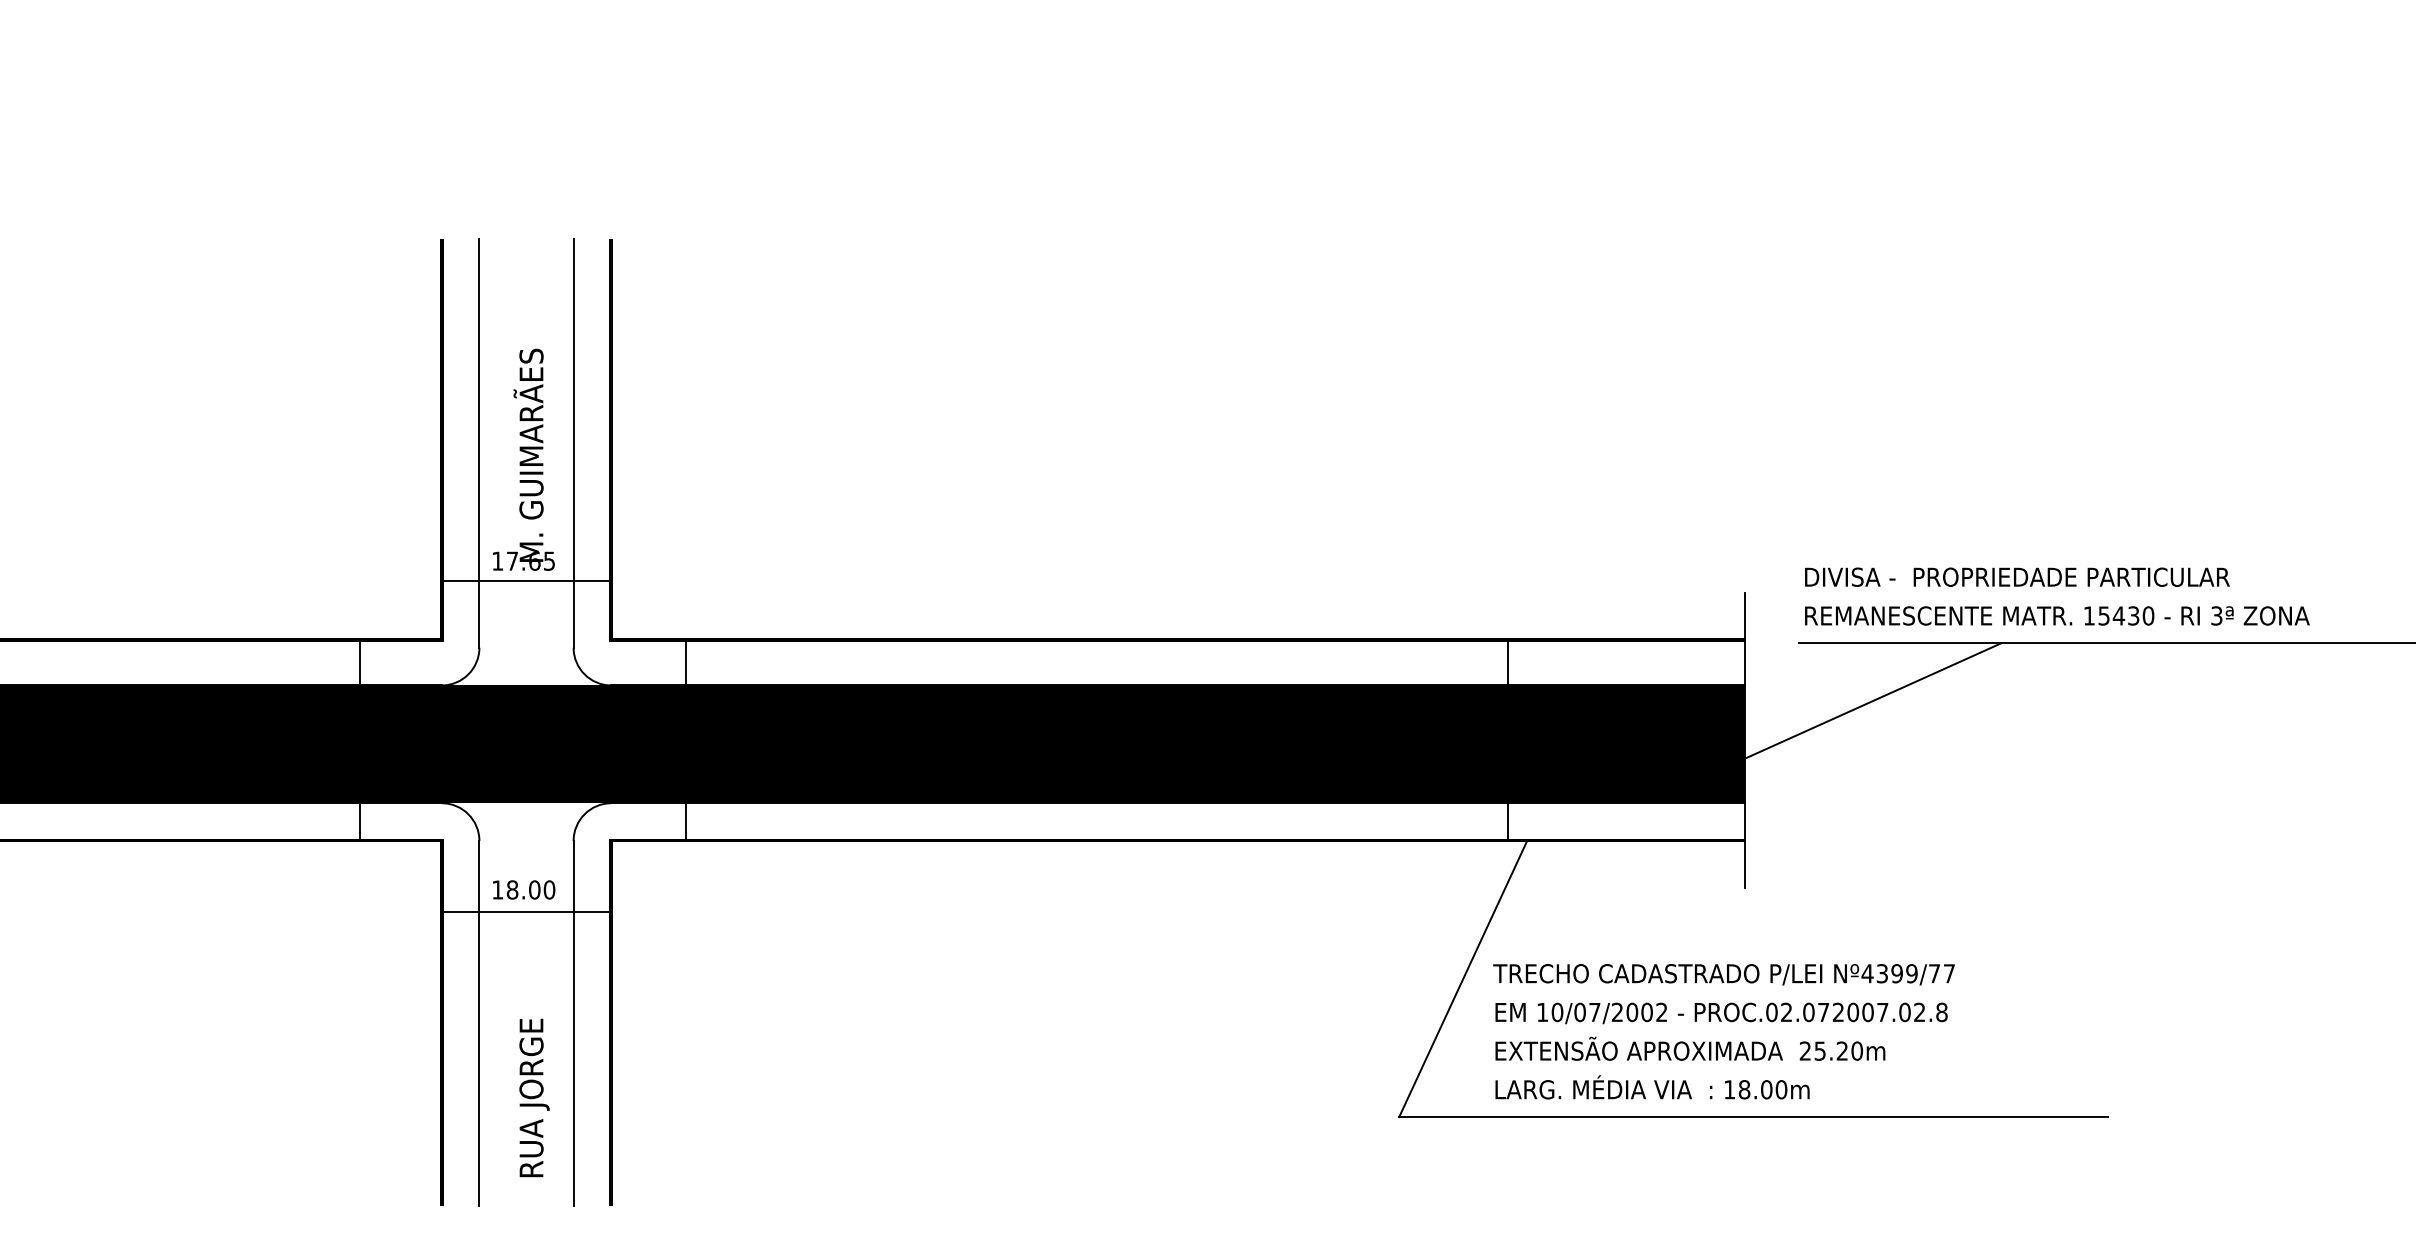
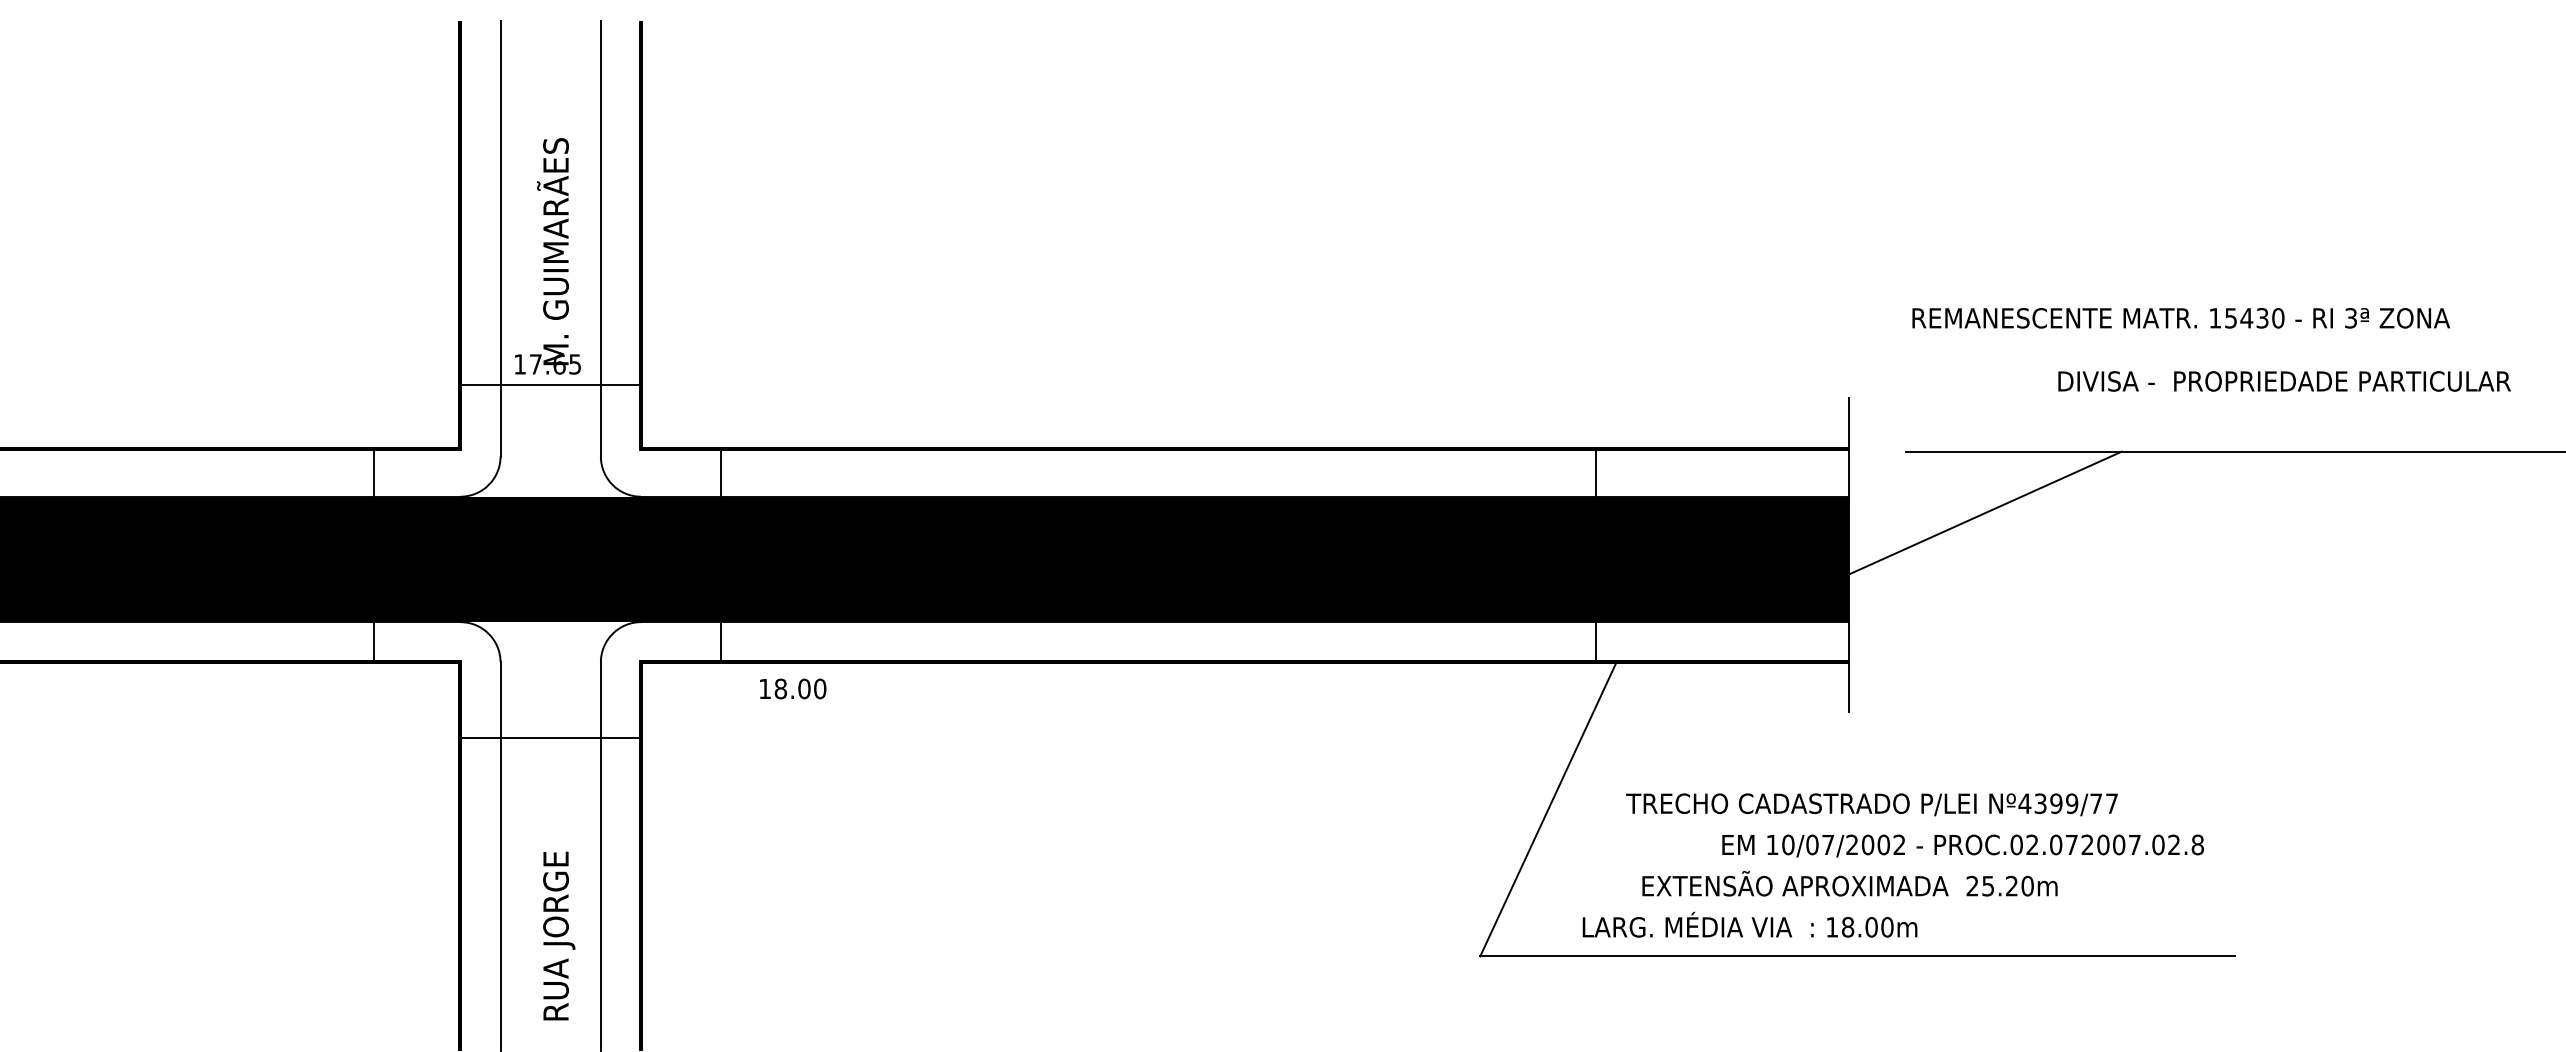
text: (2017, 576) -> (2284, 380), moved
text: (2057, 615) -> (2181, 317), moved
text: (524, 889) -> (793, 688), moved
text: (1723, 974) -> (1871, 804), moved
text: (1721, 1013) -> (1963, 846), moved
text: (1690, 1048) -> (1850, 883), moved

